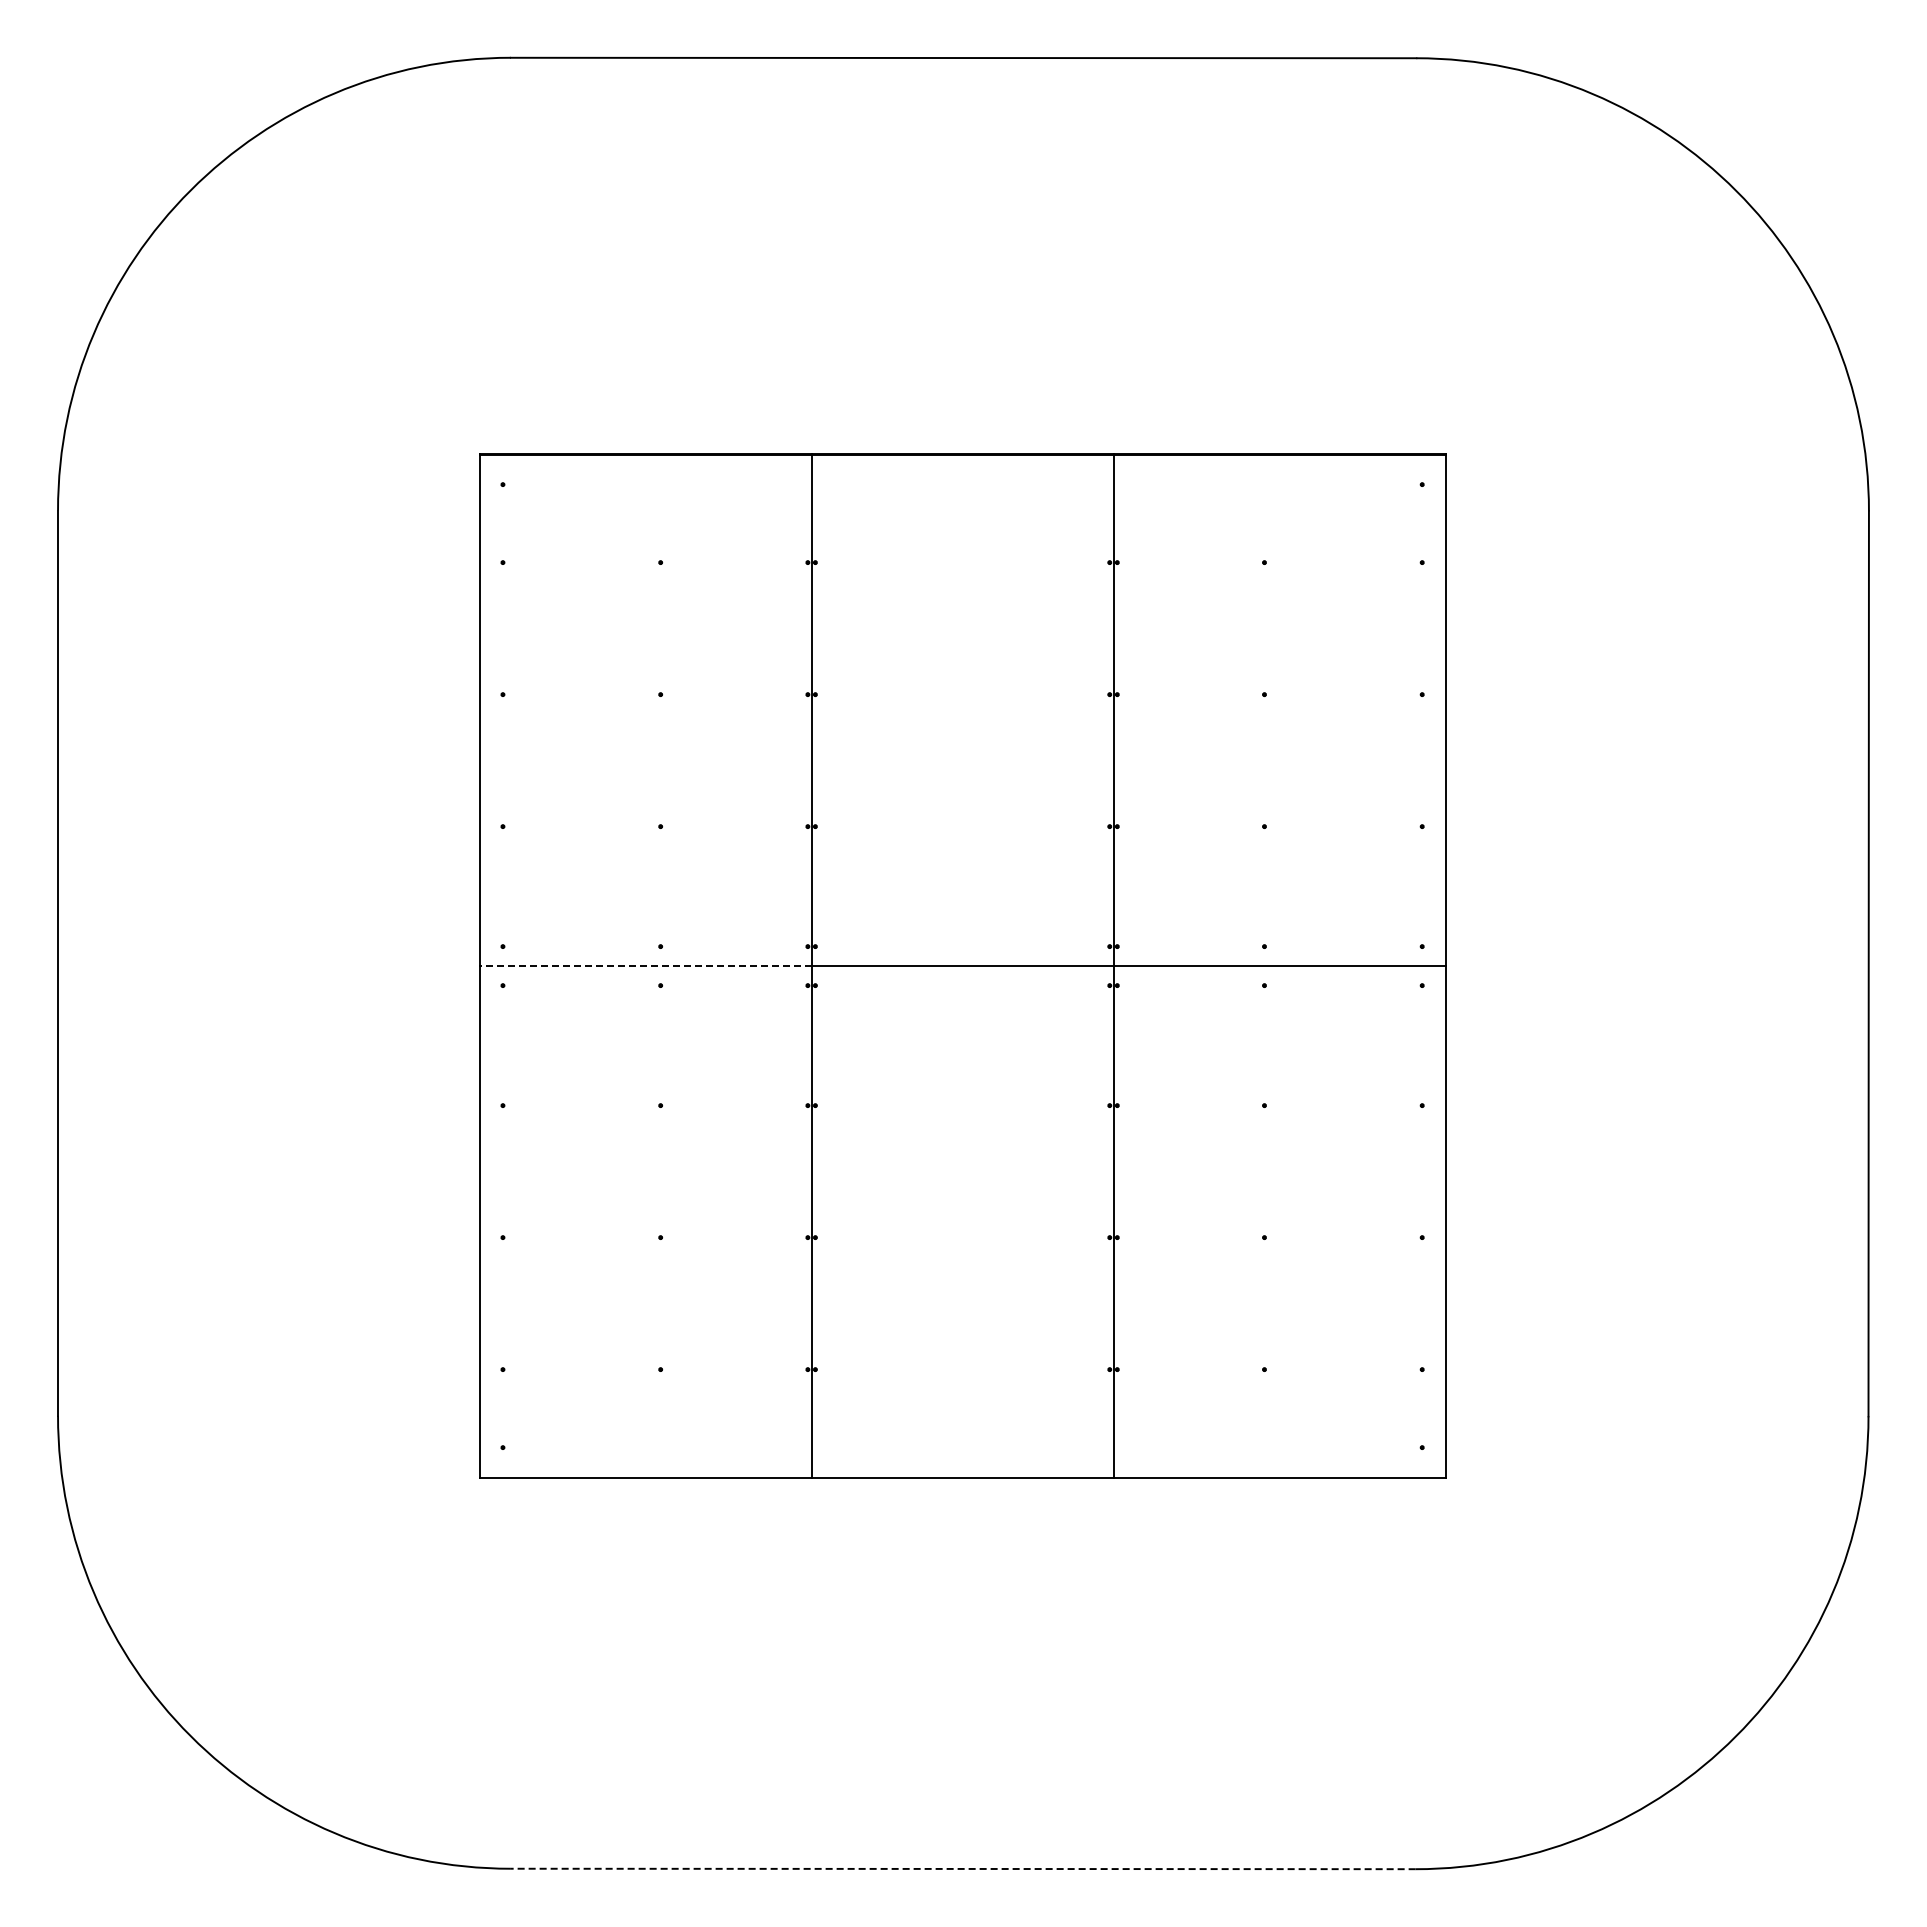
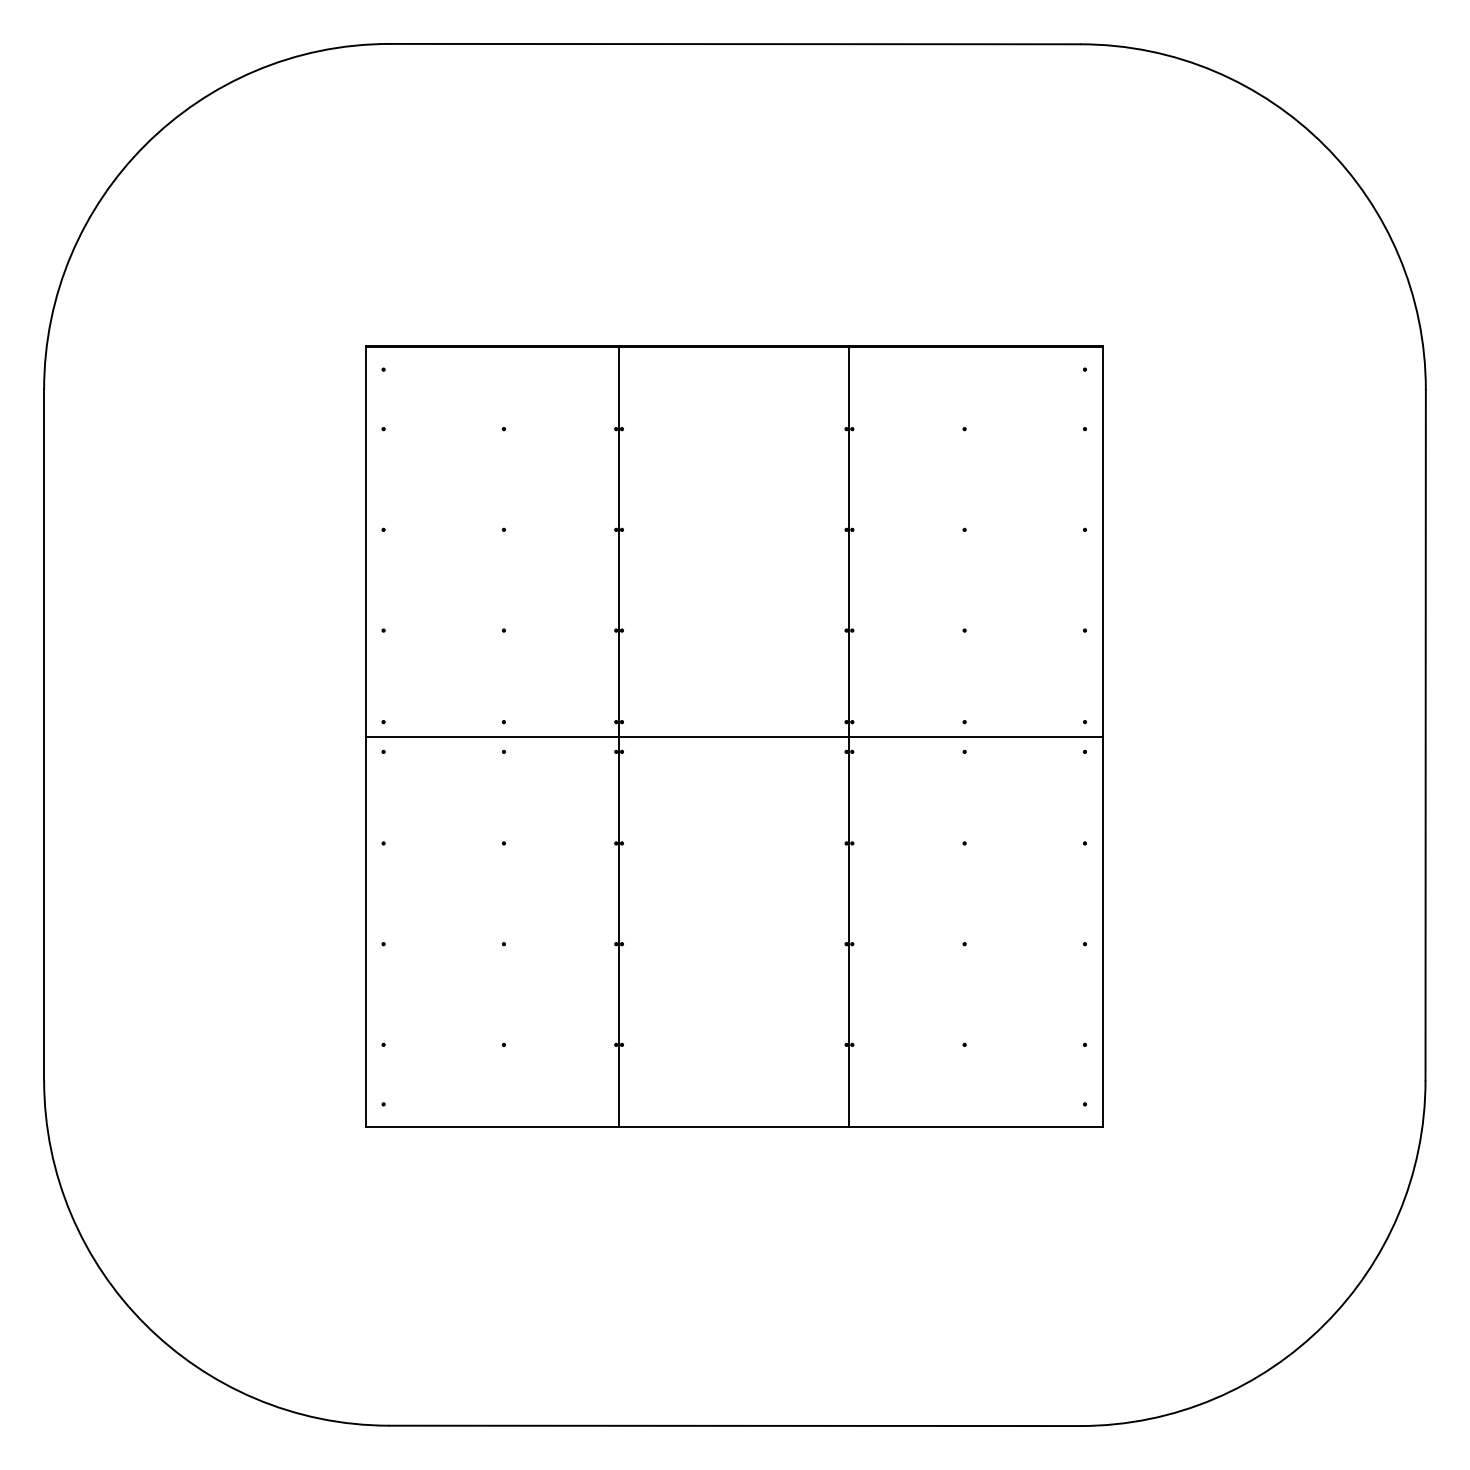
line: (645, 966) -> (492, 737), dashed -> solid
line: (962, 1868) -> (734, 1425), dashed -> solid

